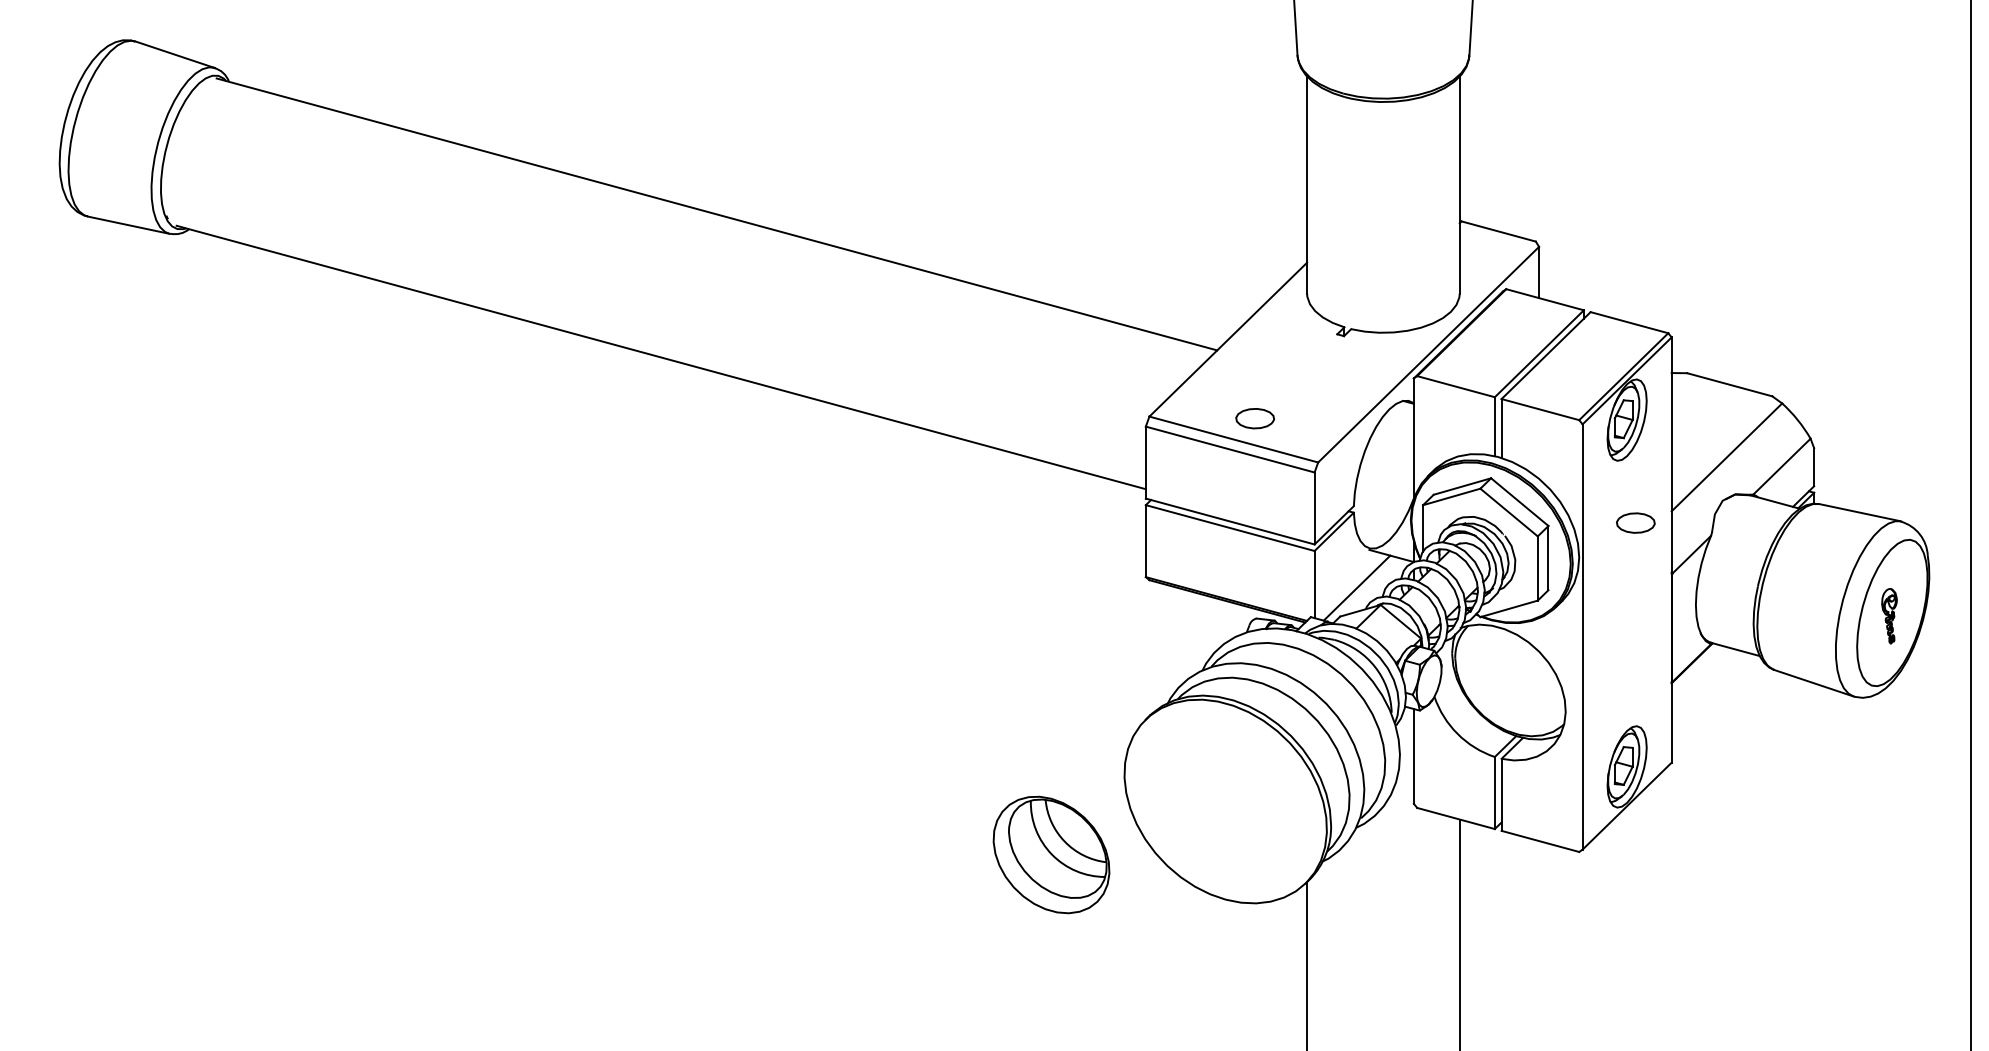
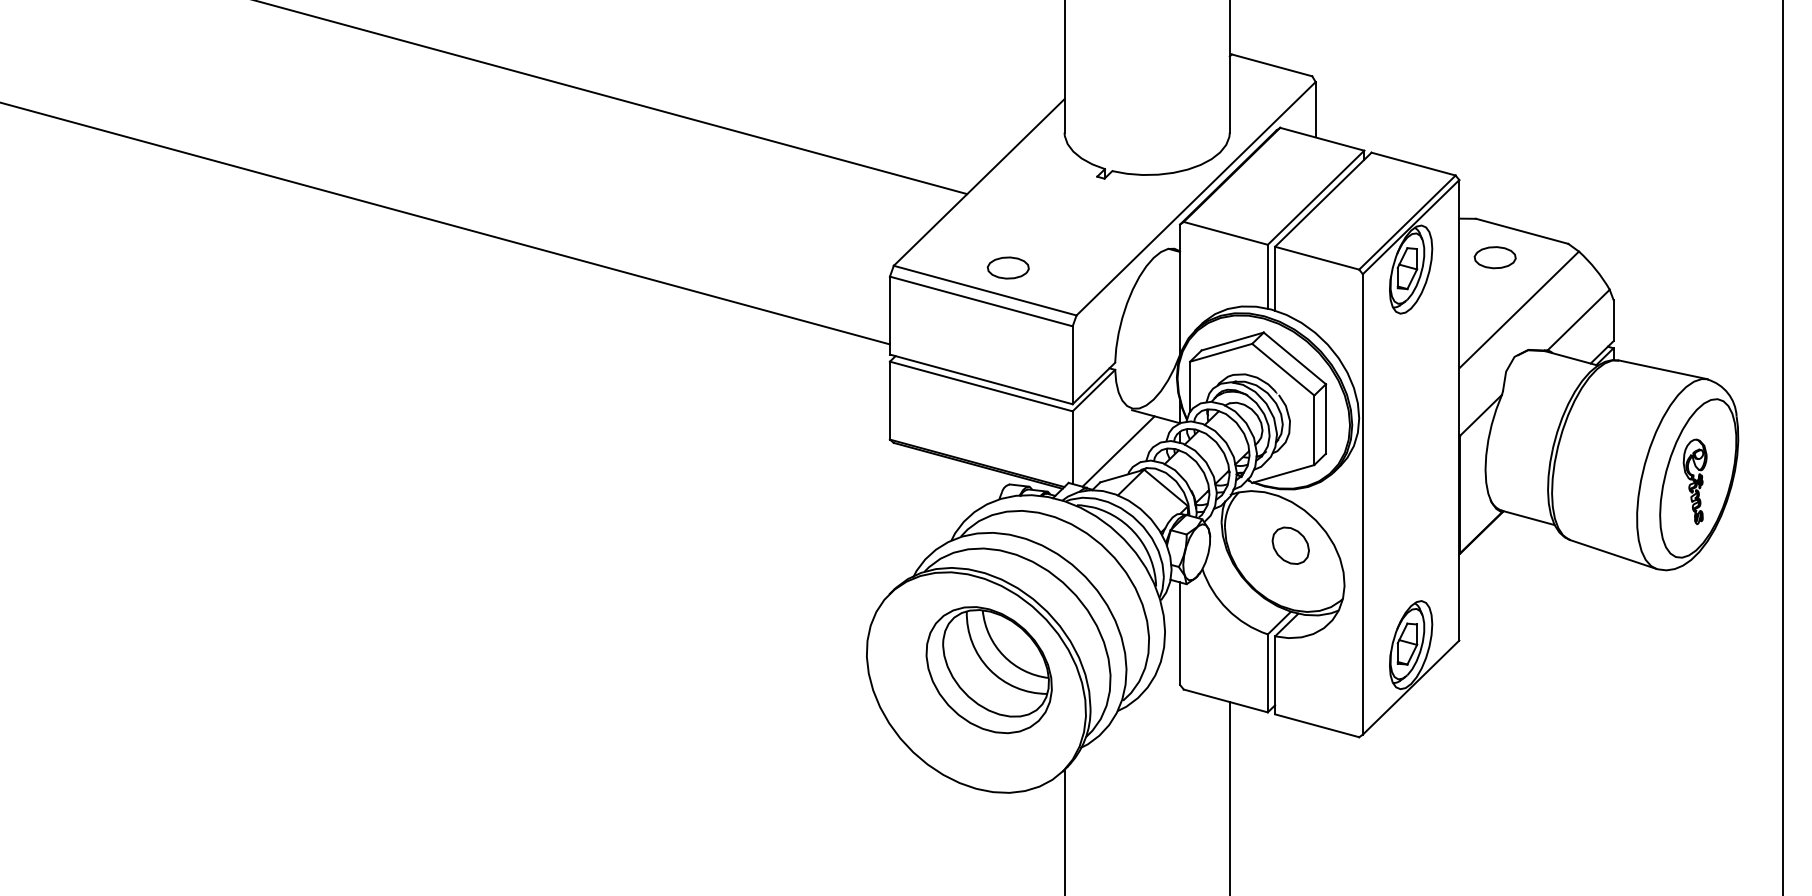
part: (1635, 522) -> (1494, 257), moved
part: (1889, 616) -> (1695, 482), size x1.43
part: (1515, 674) -> (1290, 545), added
part: (1051, 854) -> (989, 669), moved

